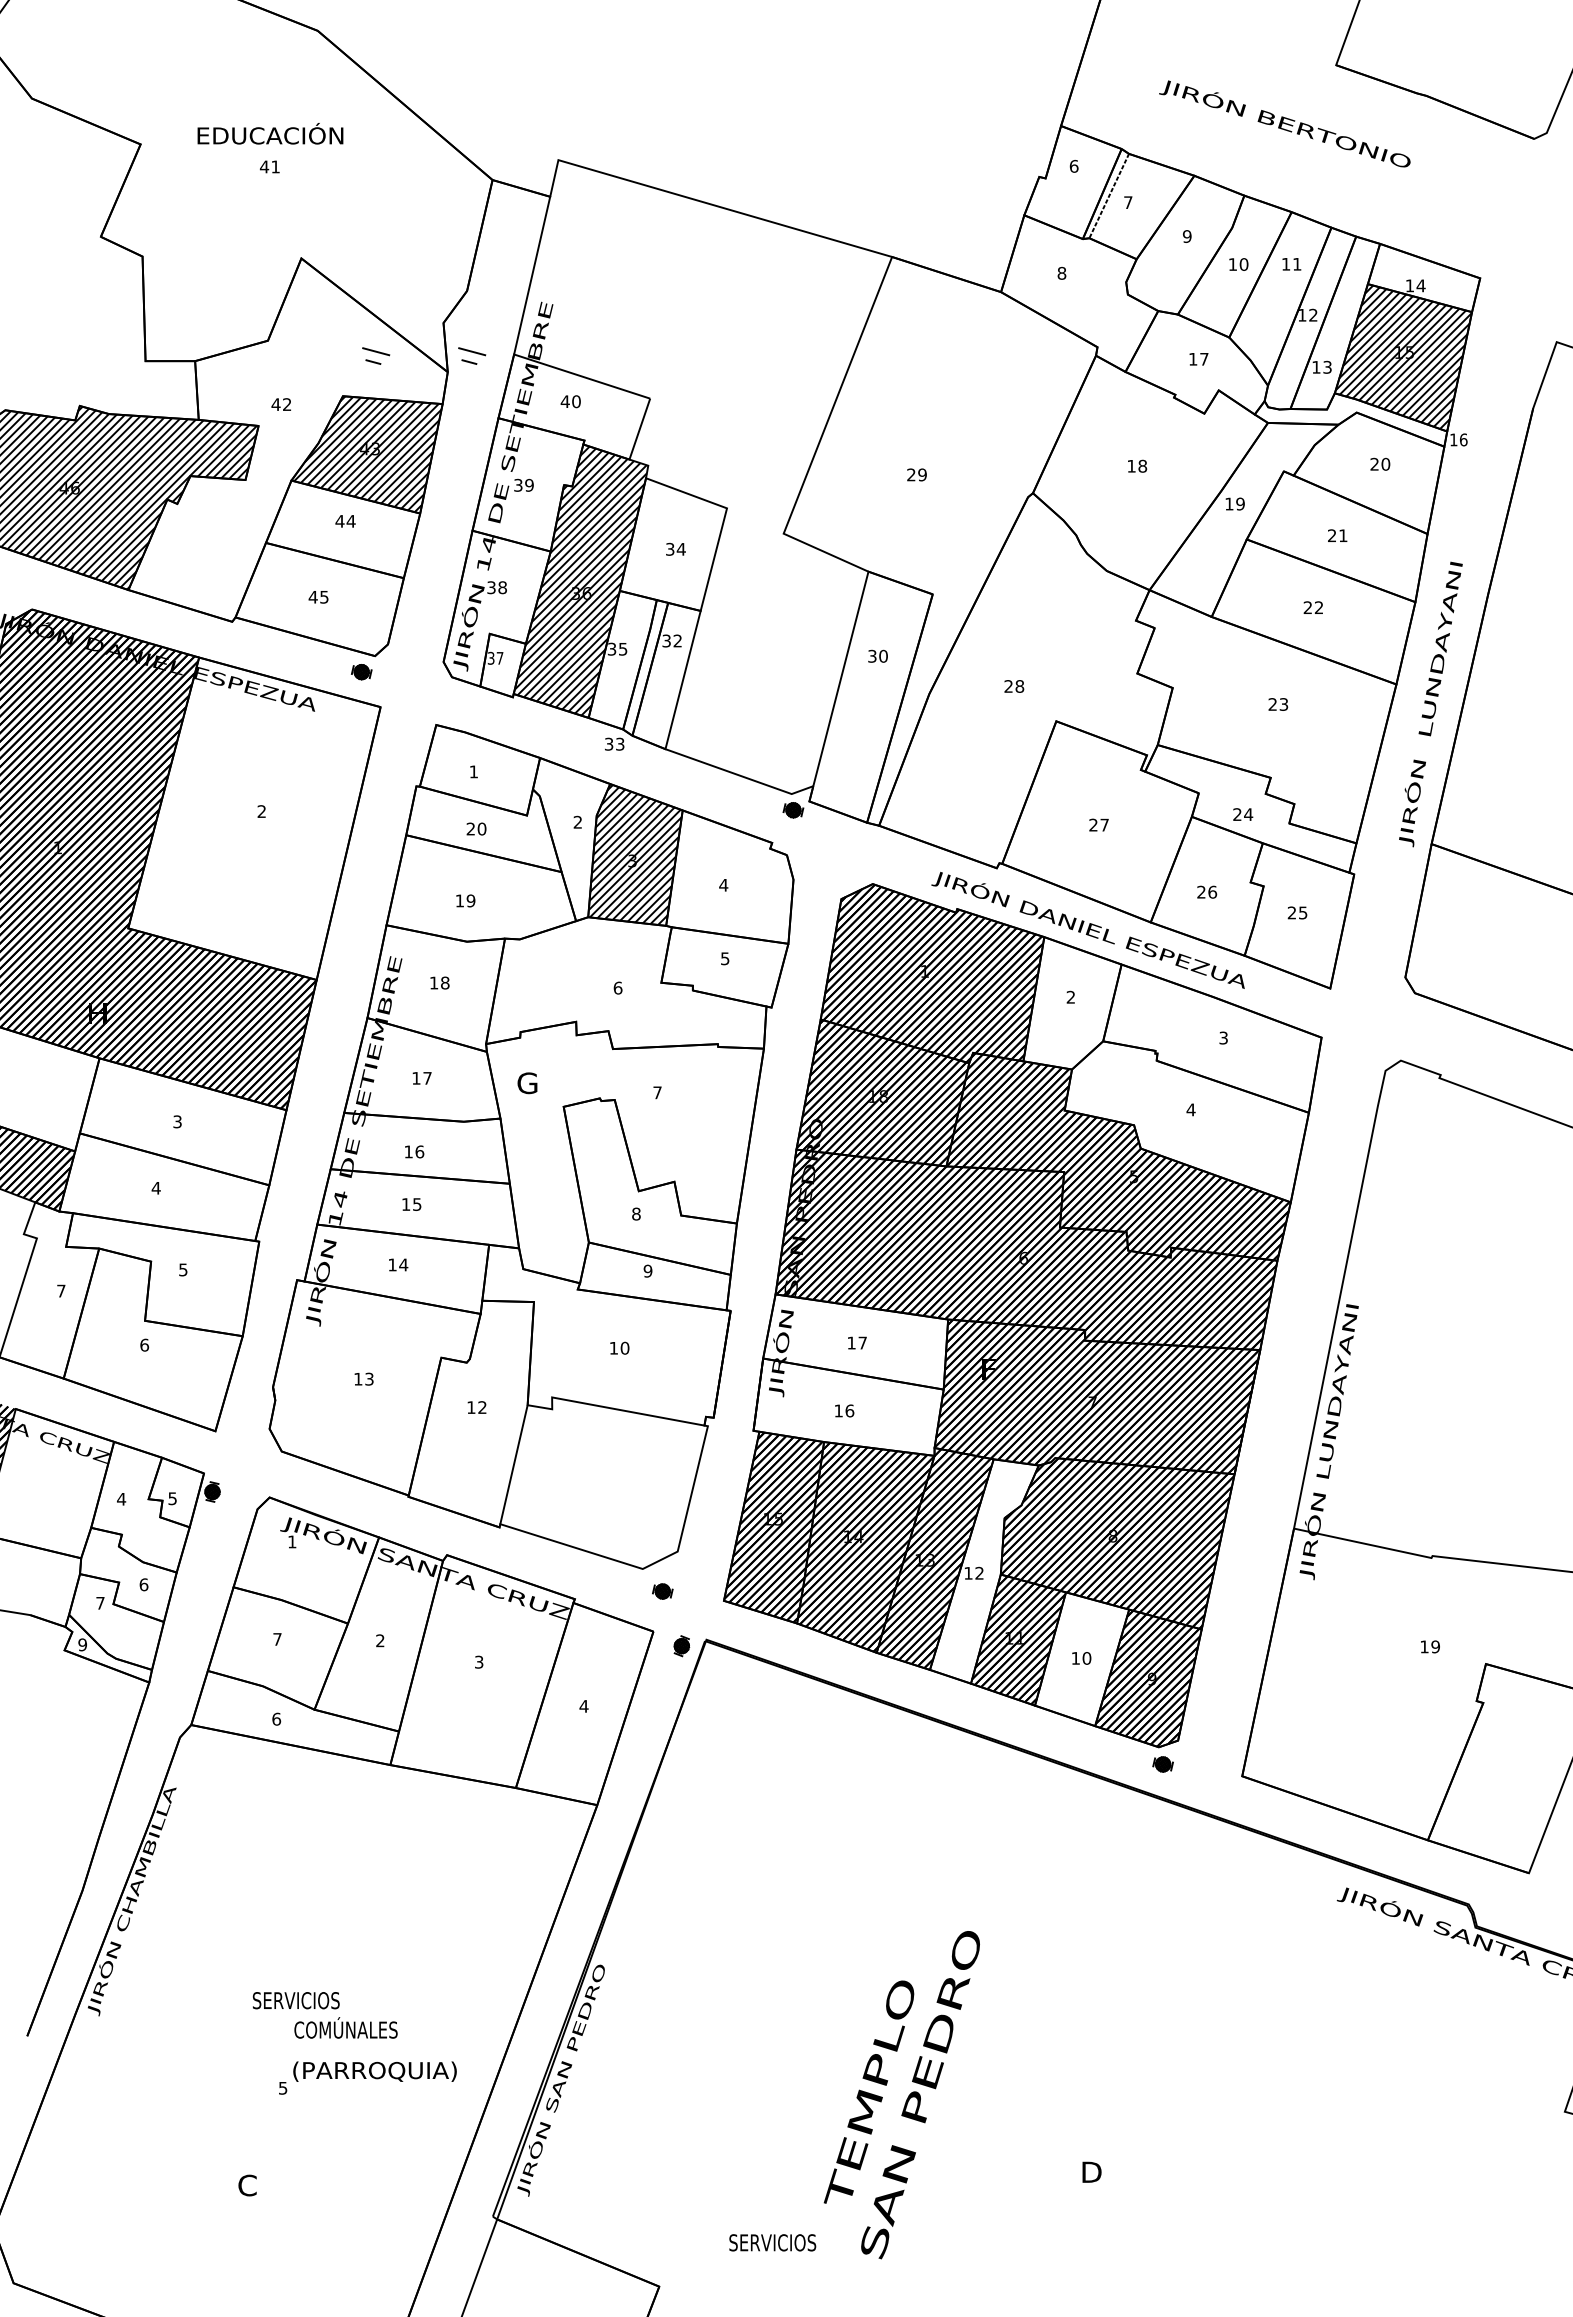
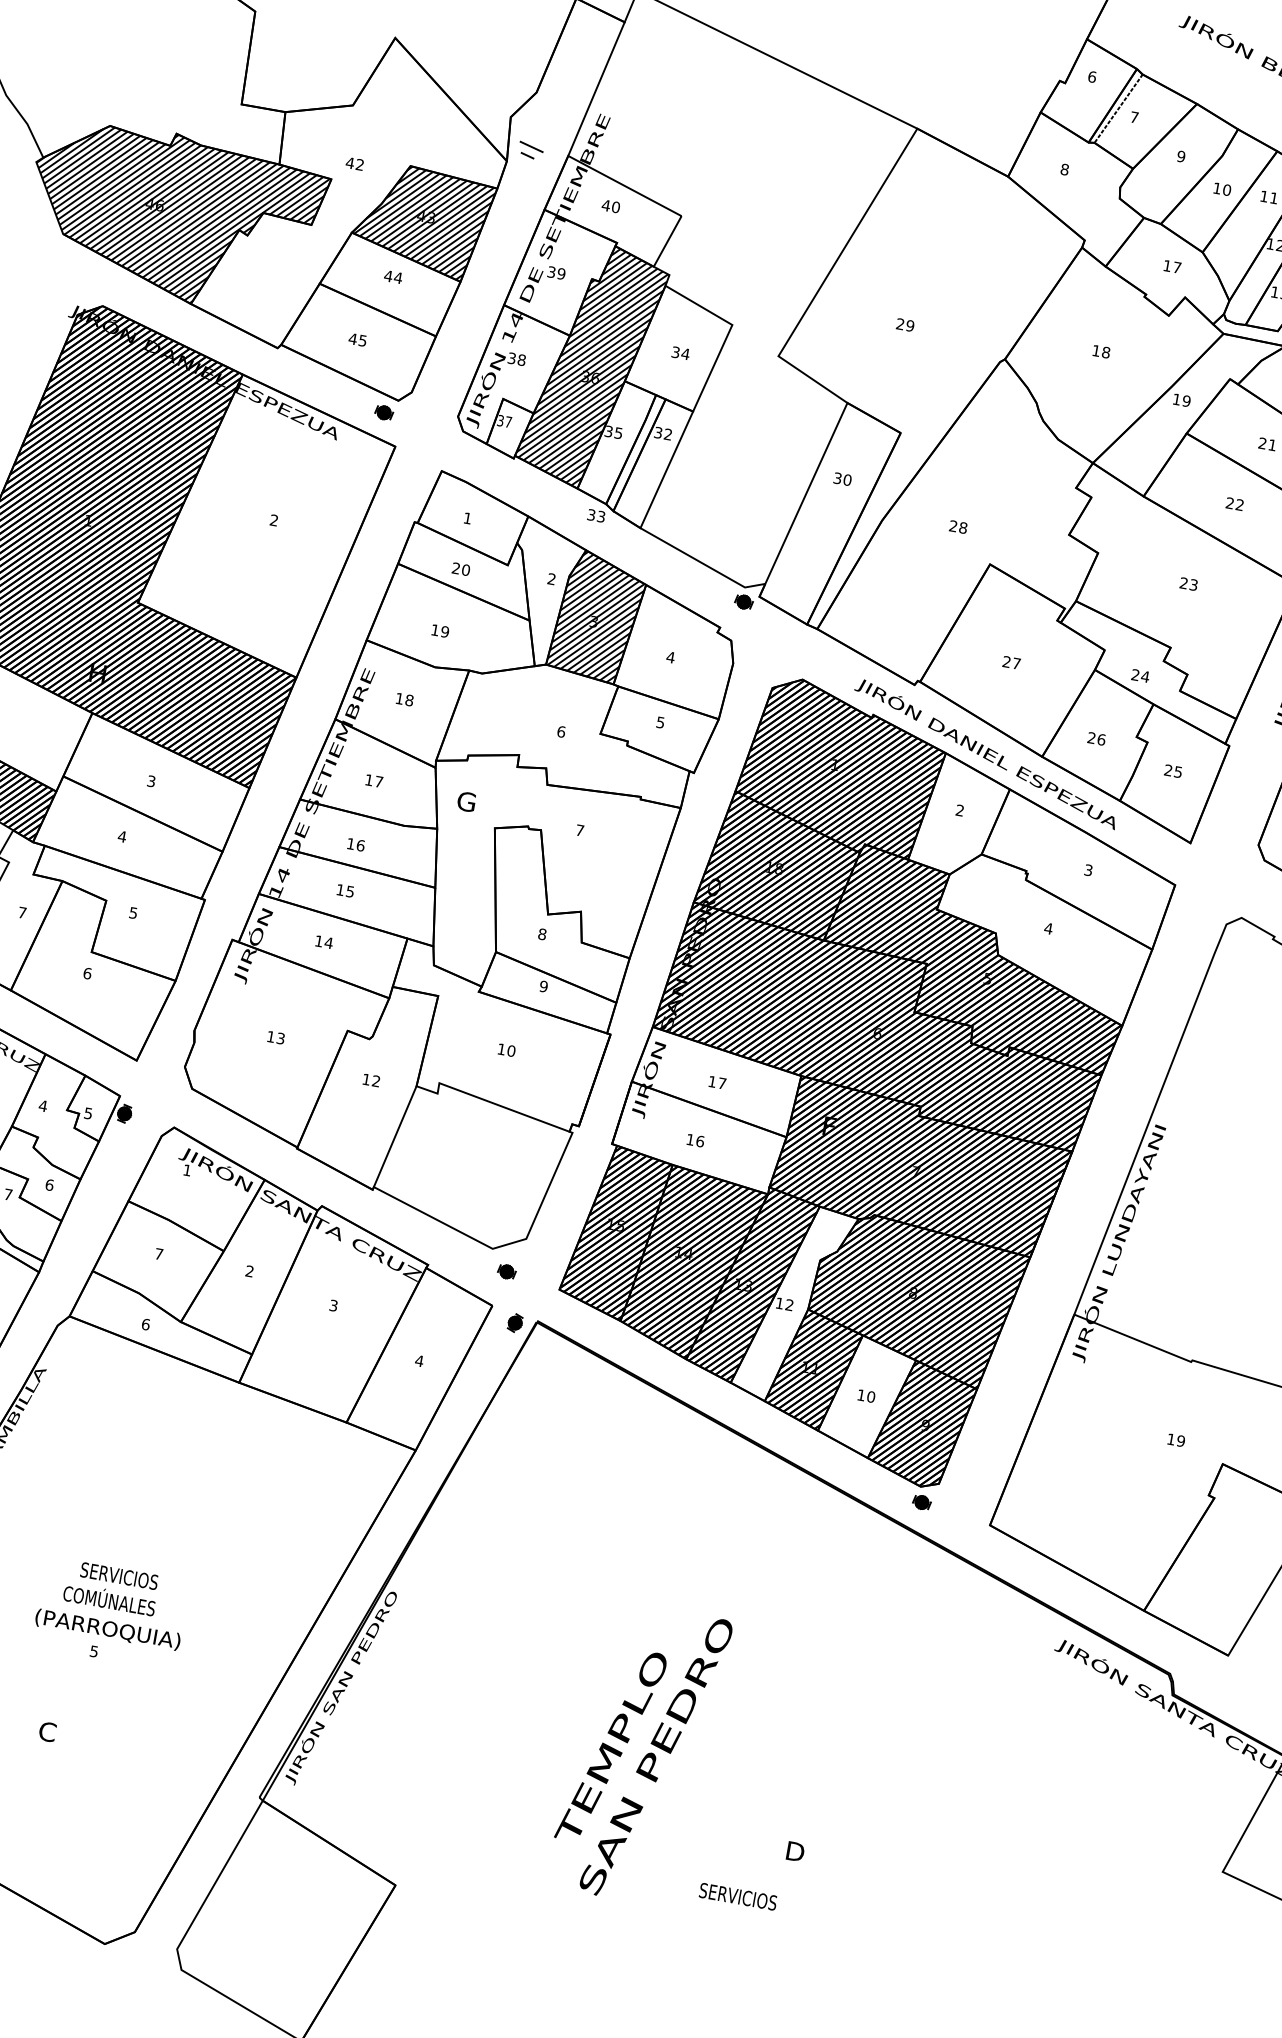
part: (376, 355) -> (446, 135), removed
text: (345, 2027) -> (109, 1598), moved
text: (374, 2071) -> (107, 1629), moved
text: (772, 2242) -> (738, 1896), moved

